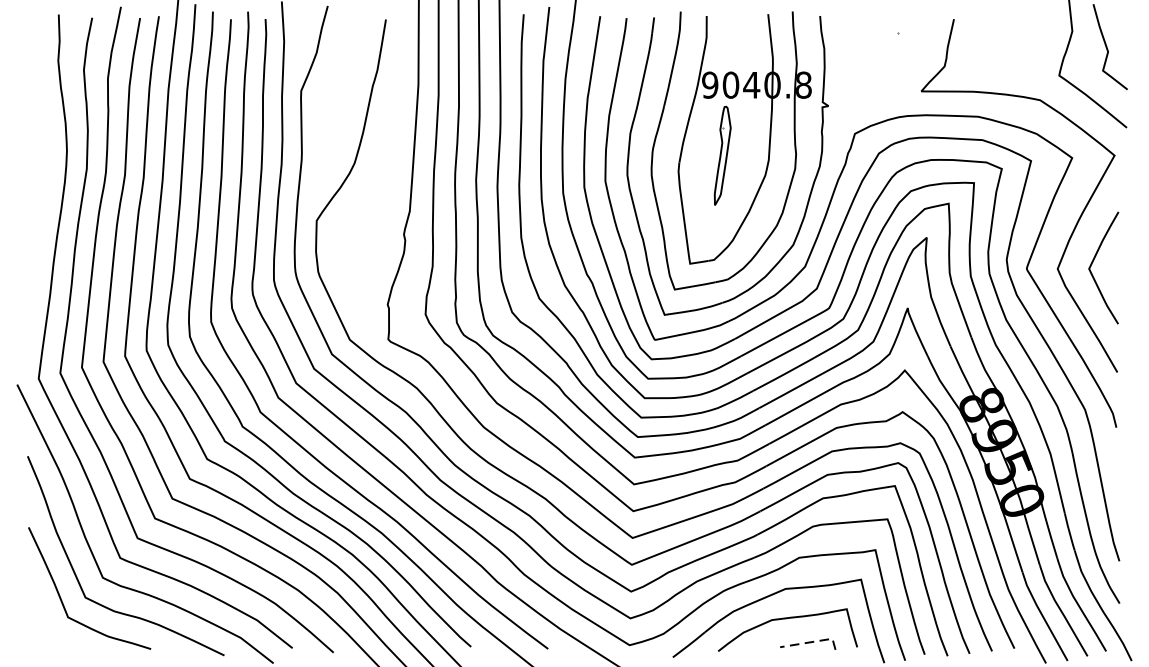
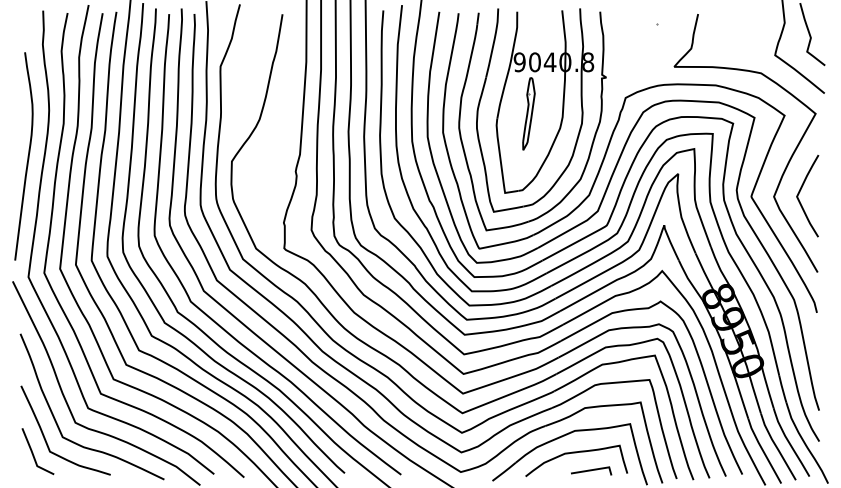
curve: (37, 213) -> (27, 156), added
line: (45, 618) -> (33, 452), added
line: (812, 641) -> (594, 469), dashed -> solid

